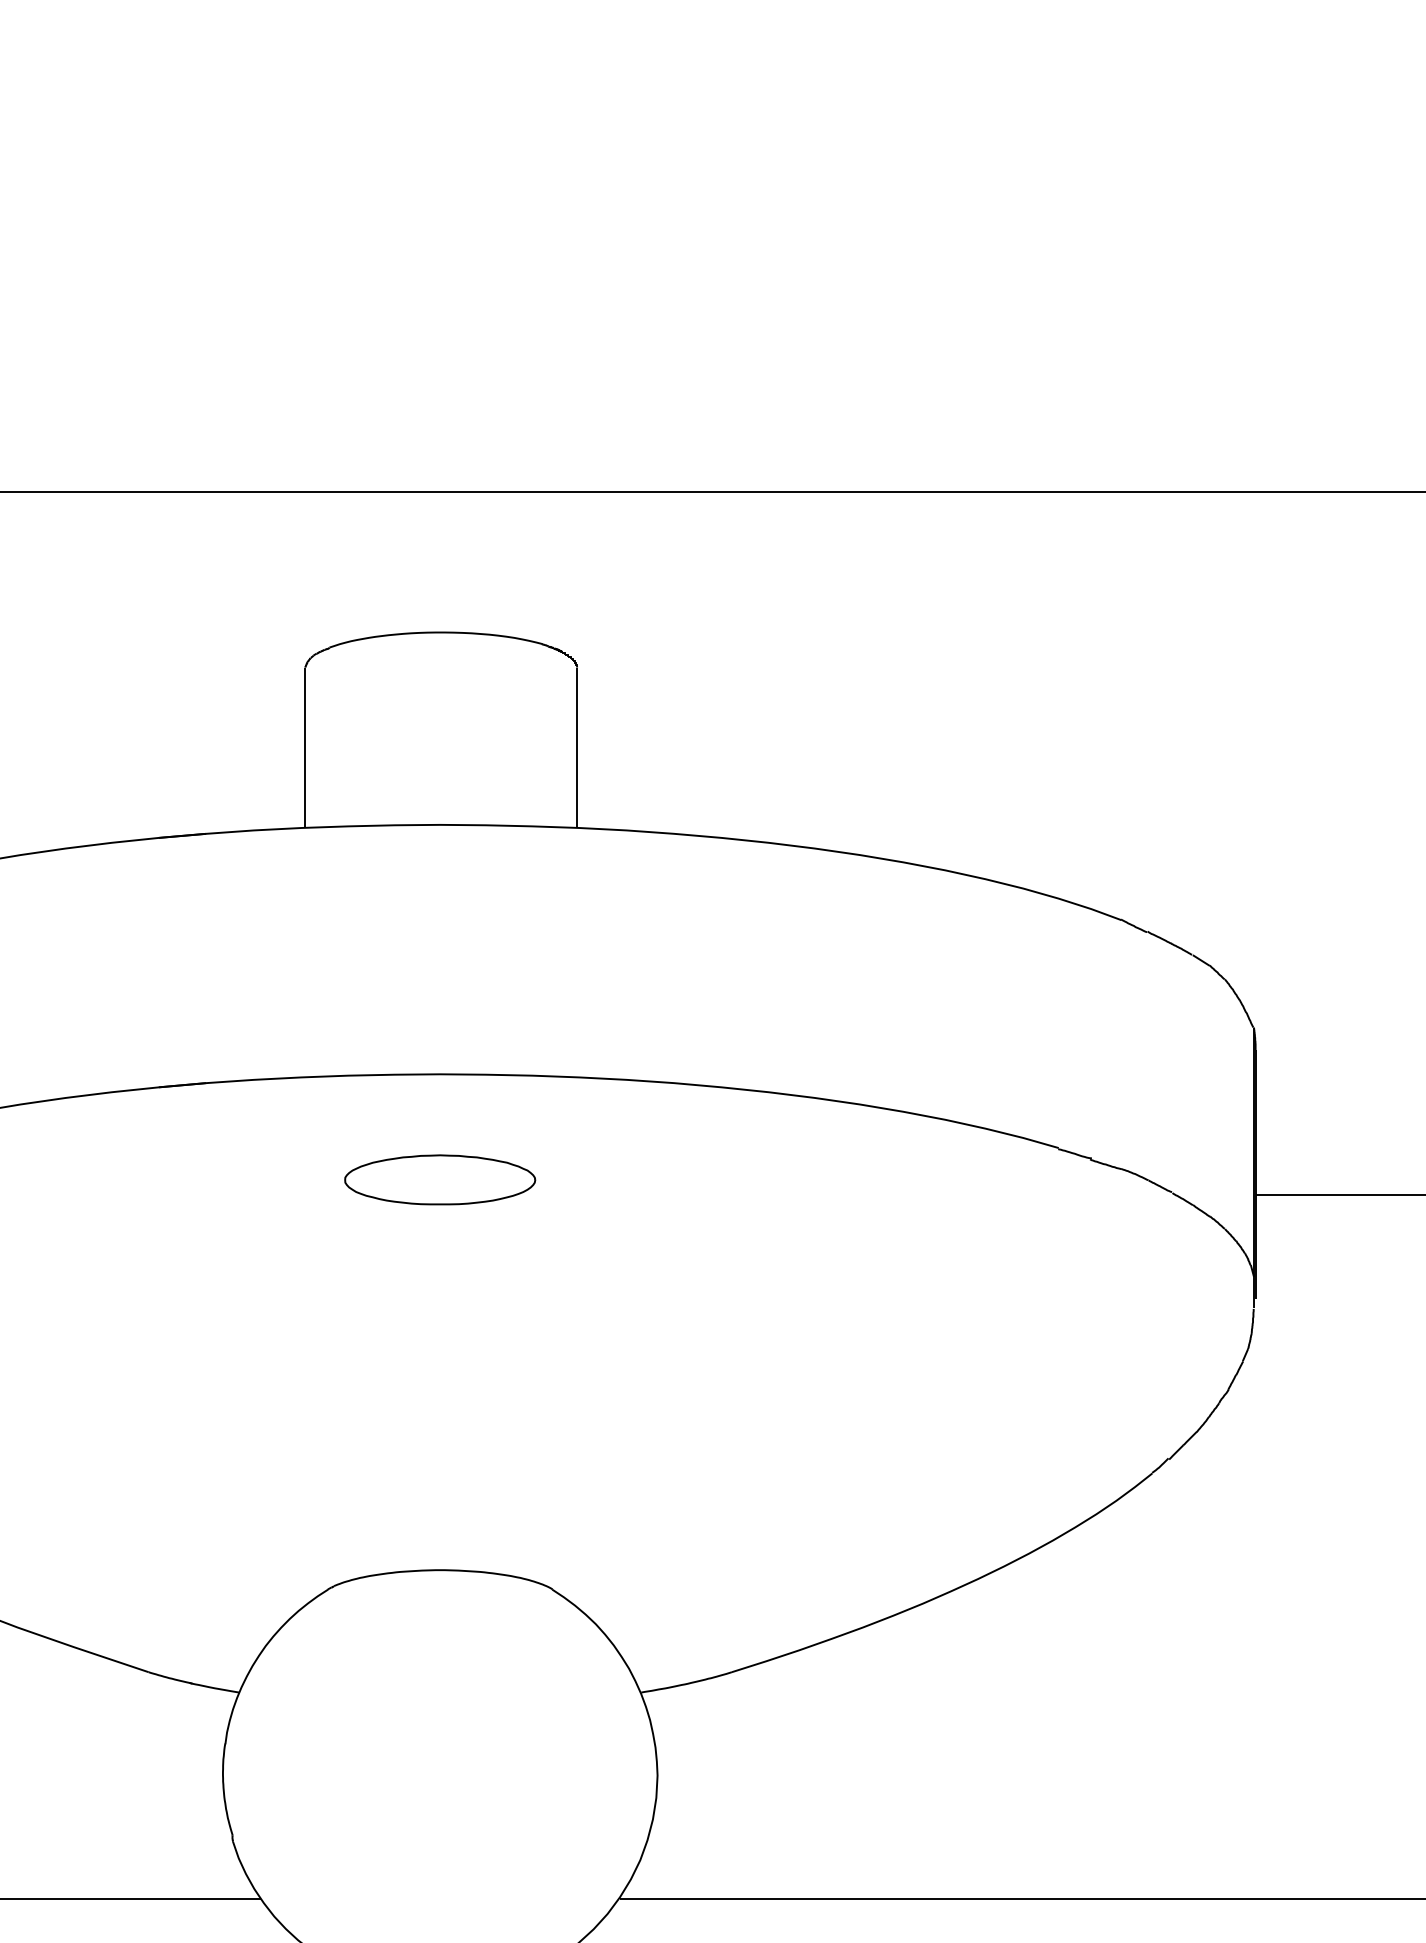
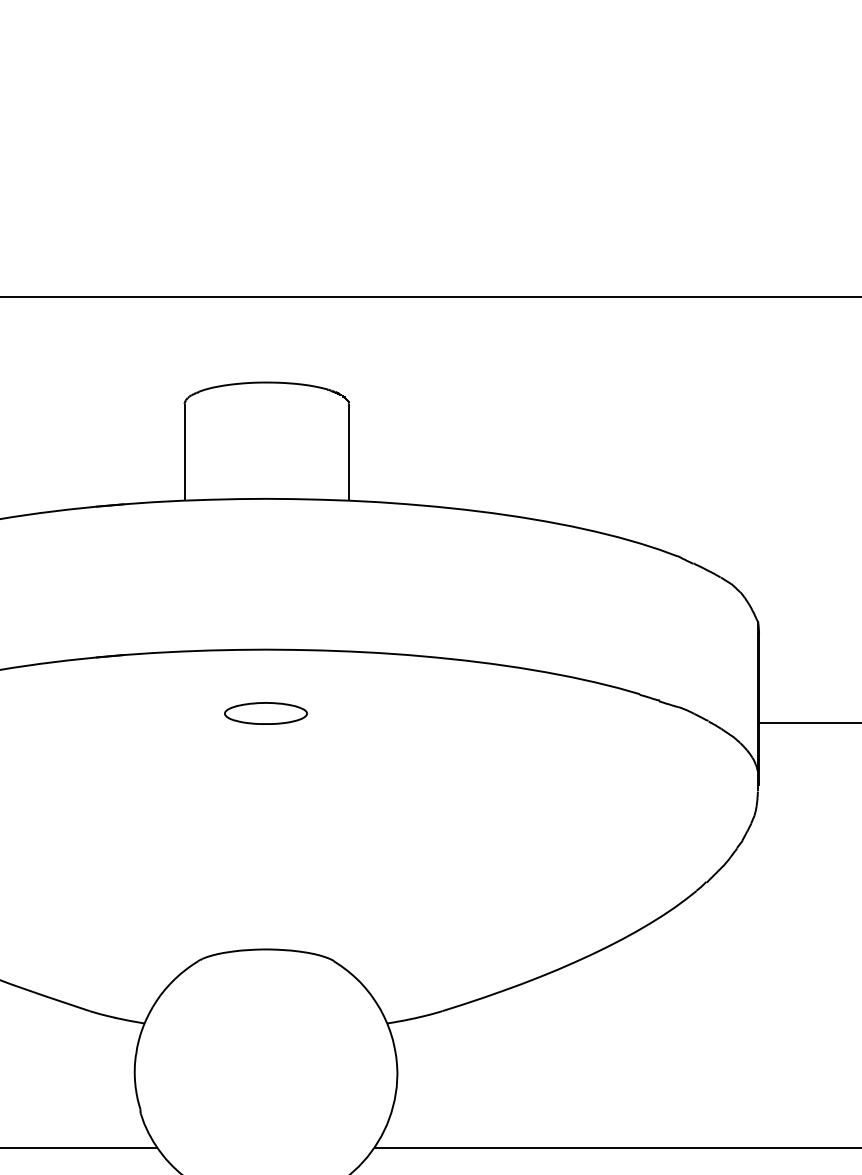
part: (439, 1179) -> (265, 713), size x0.71

